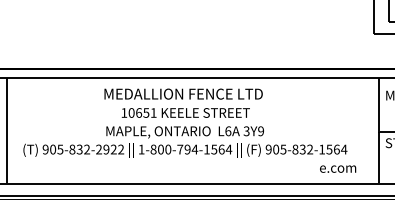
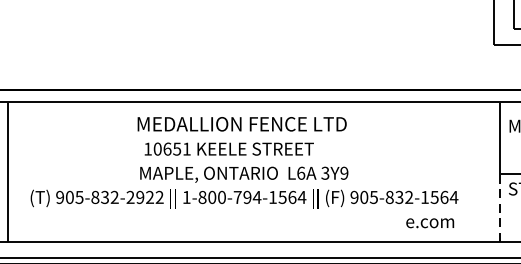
text: (185, 112) -> (228, 148), moved
line: (378, 157) -> (499, 207), solid -> dashed
text: (338, 168) -> (430, 222), moved

